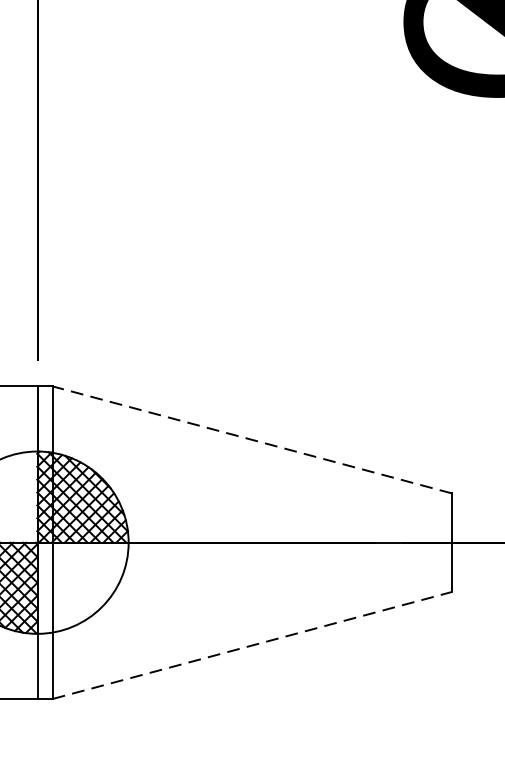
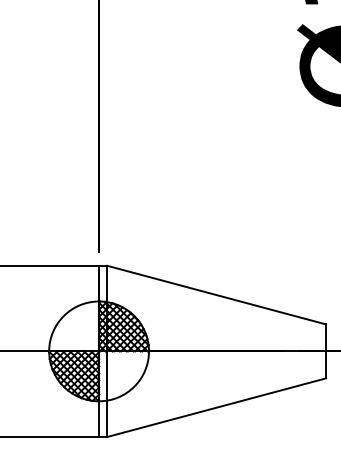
line: (251, 438) -> (216, 294), dashed -> solid
line: (253, 645) -> (217, 407), dashed -> solid

